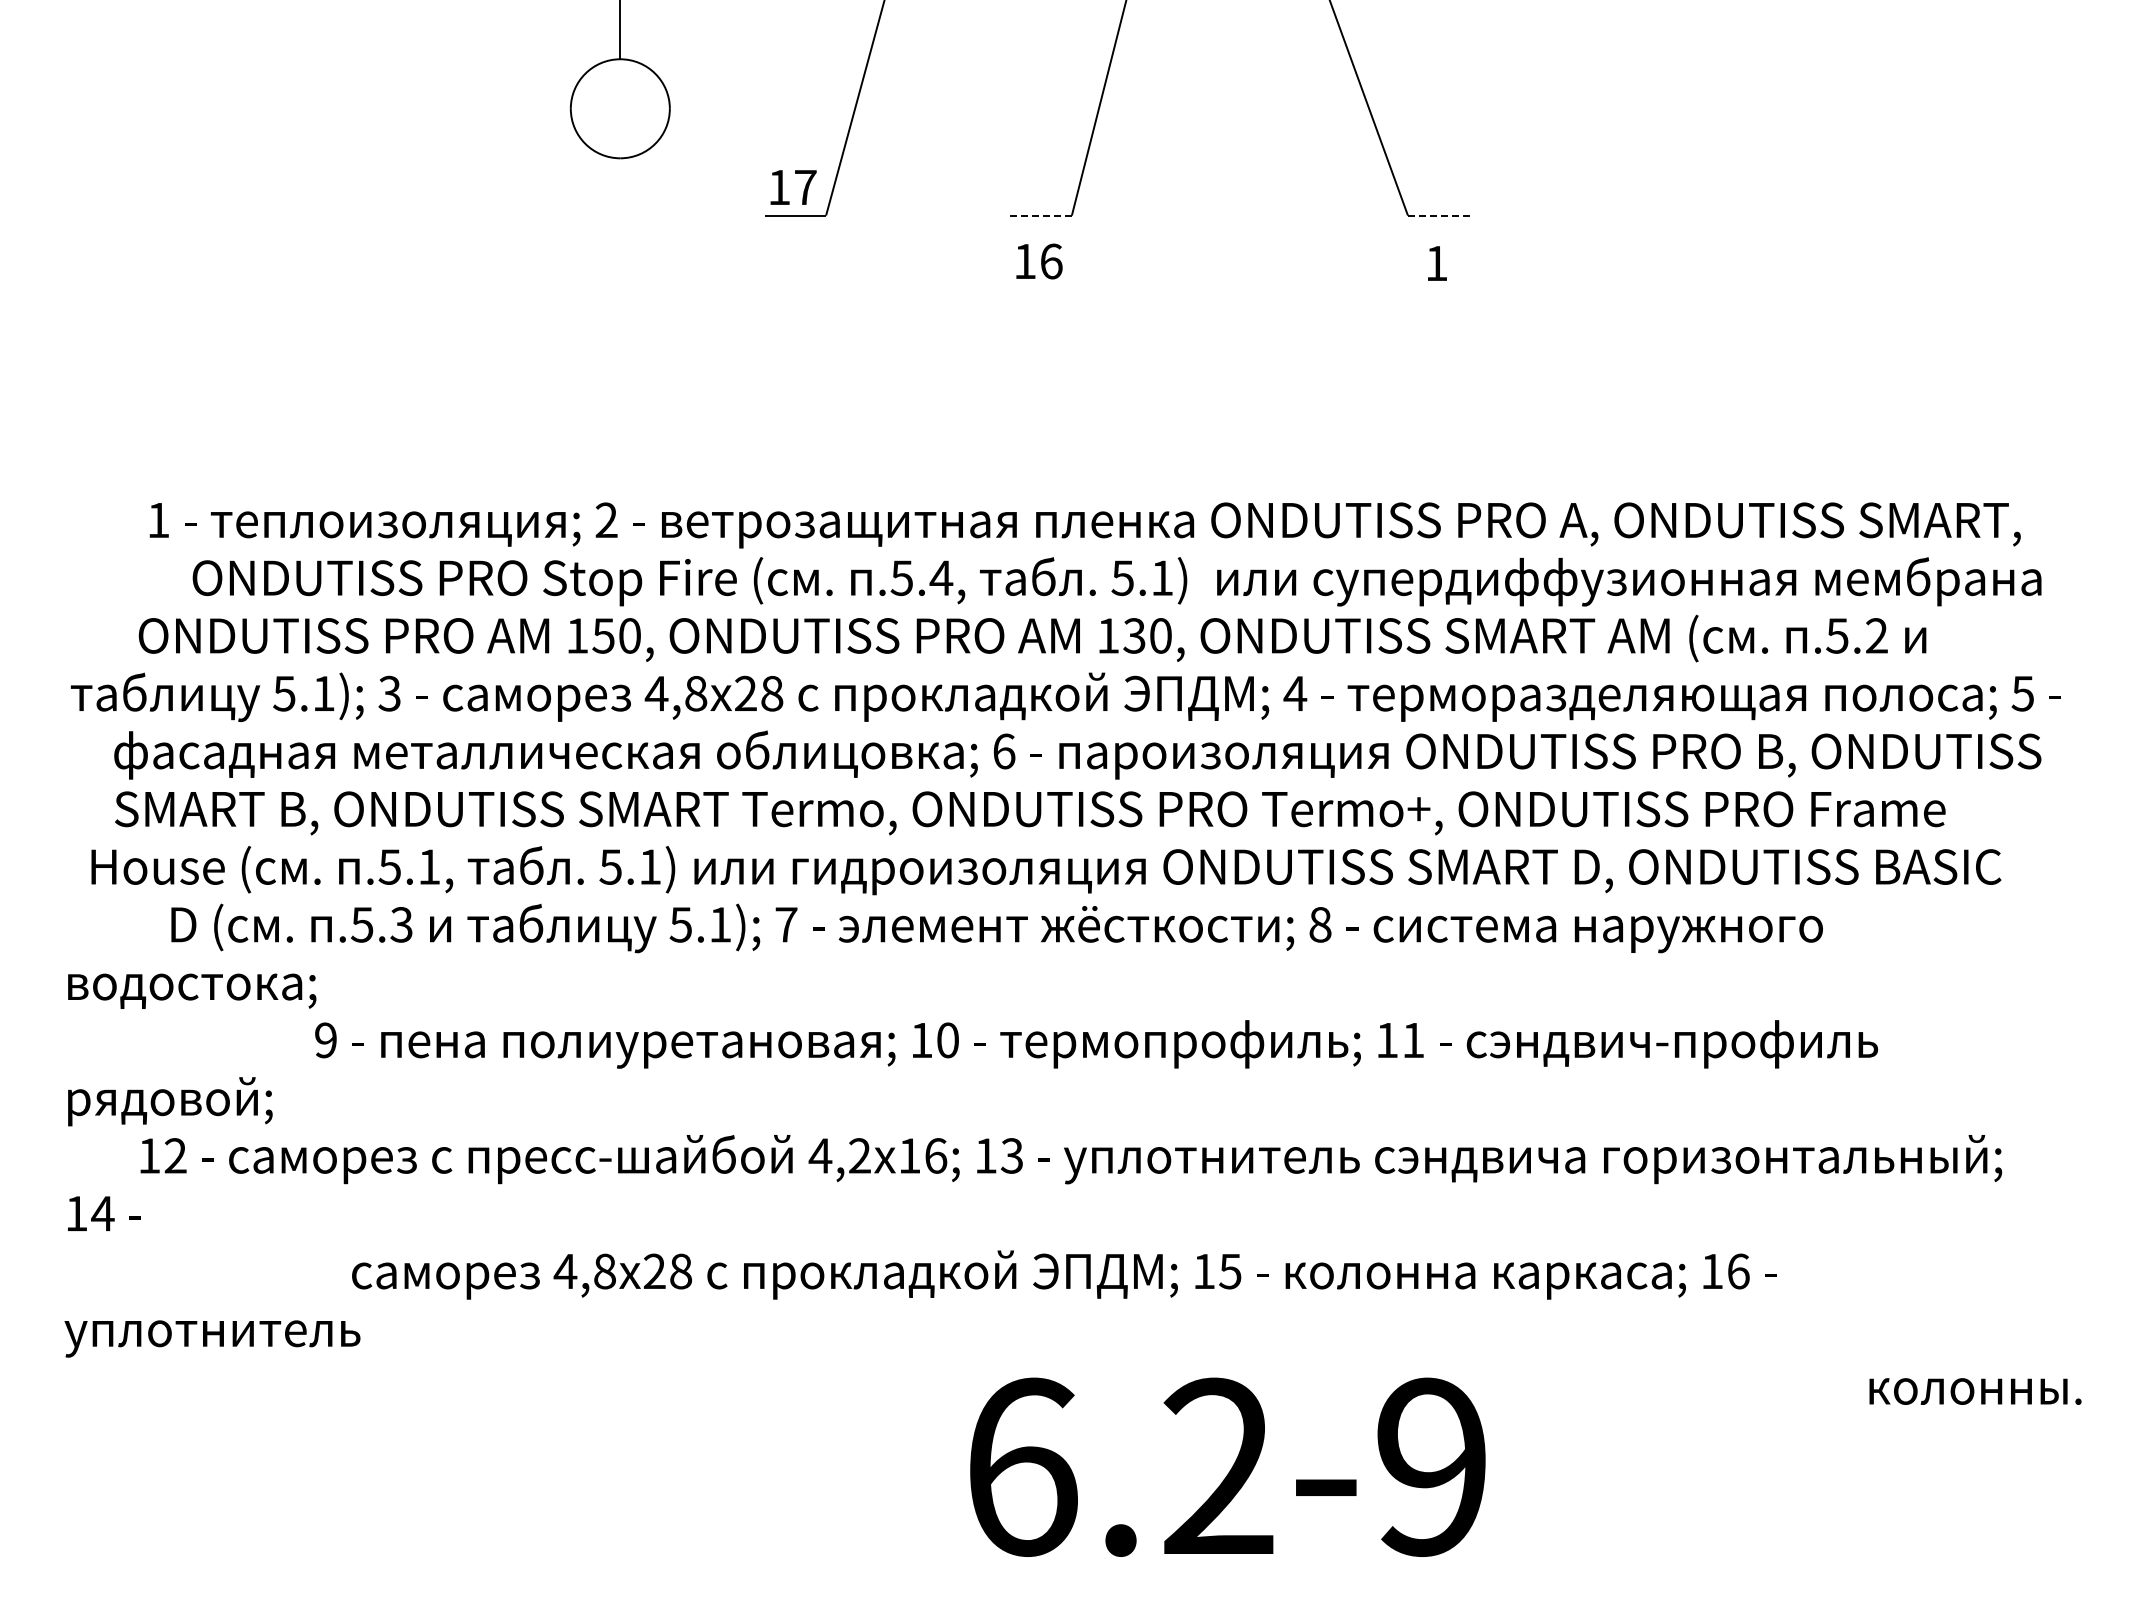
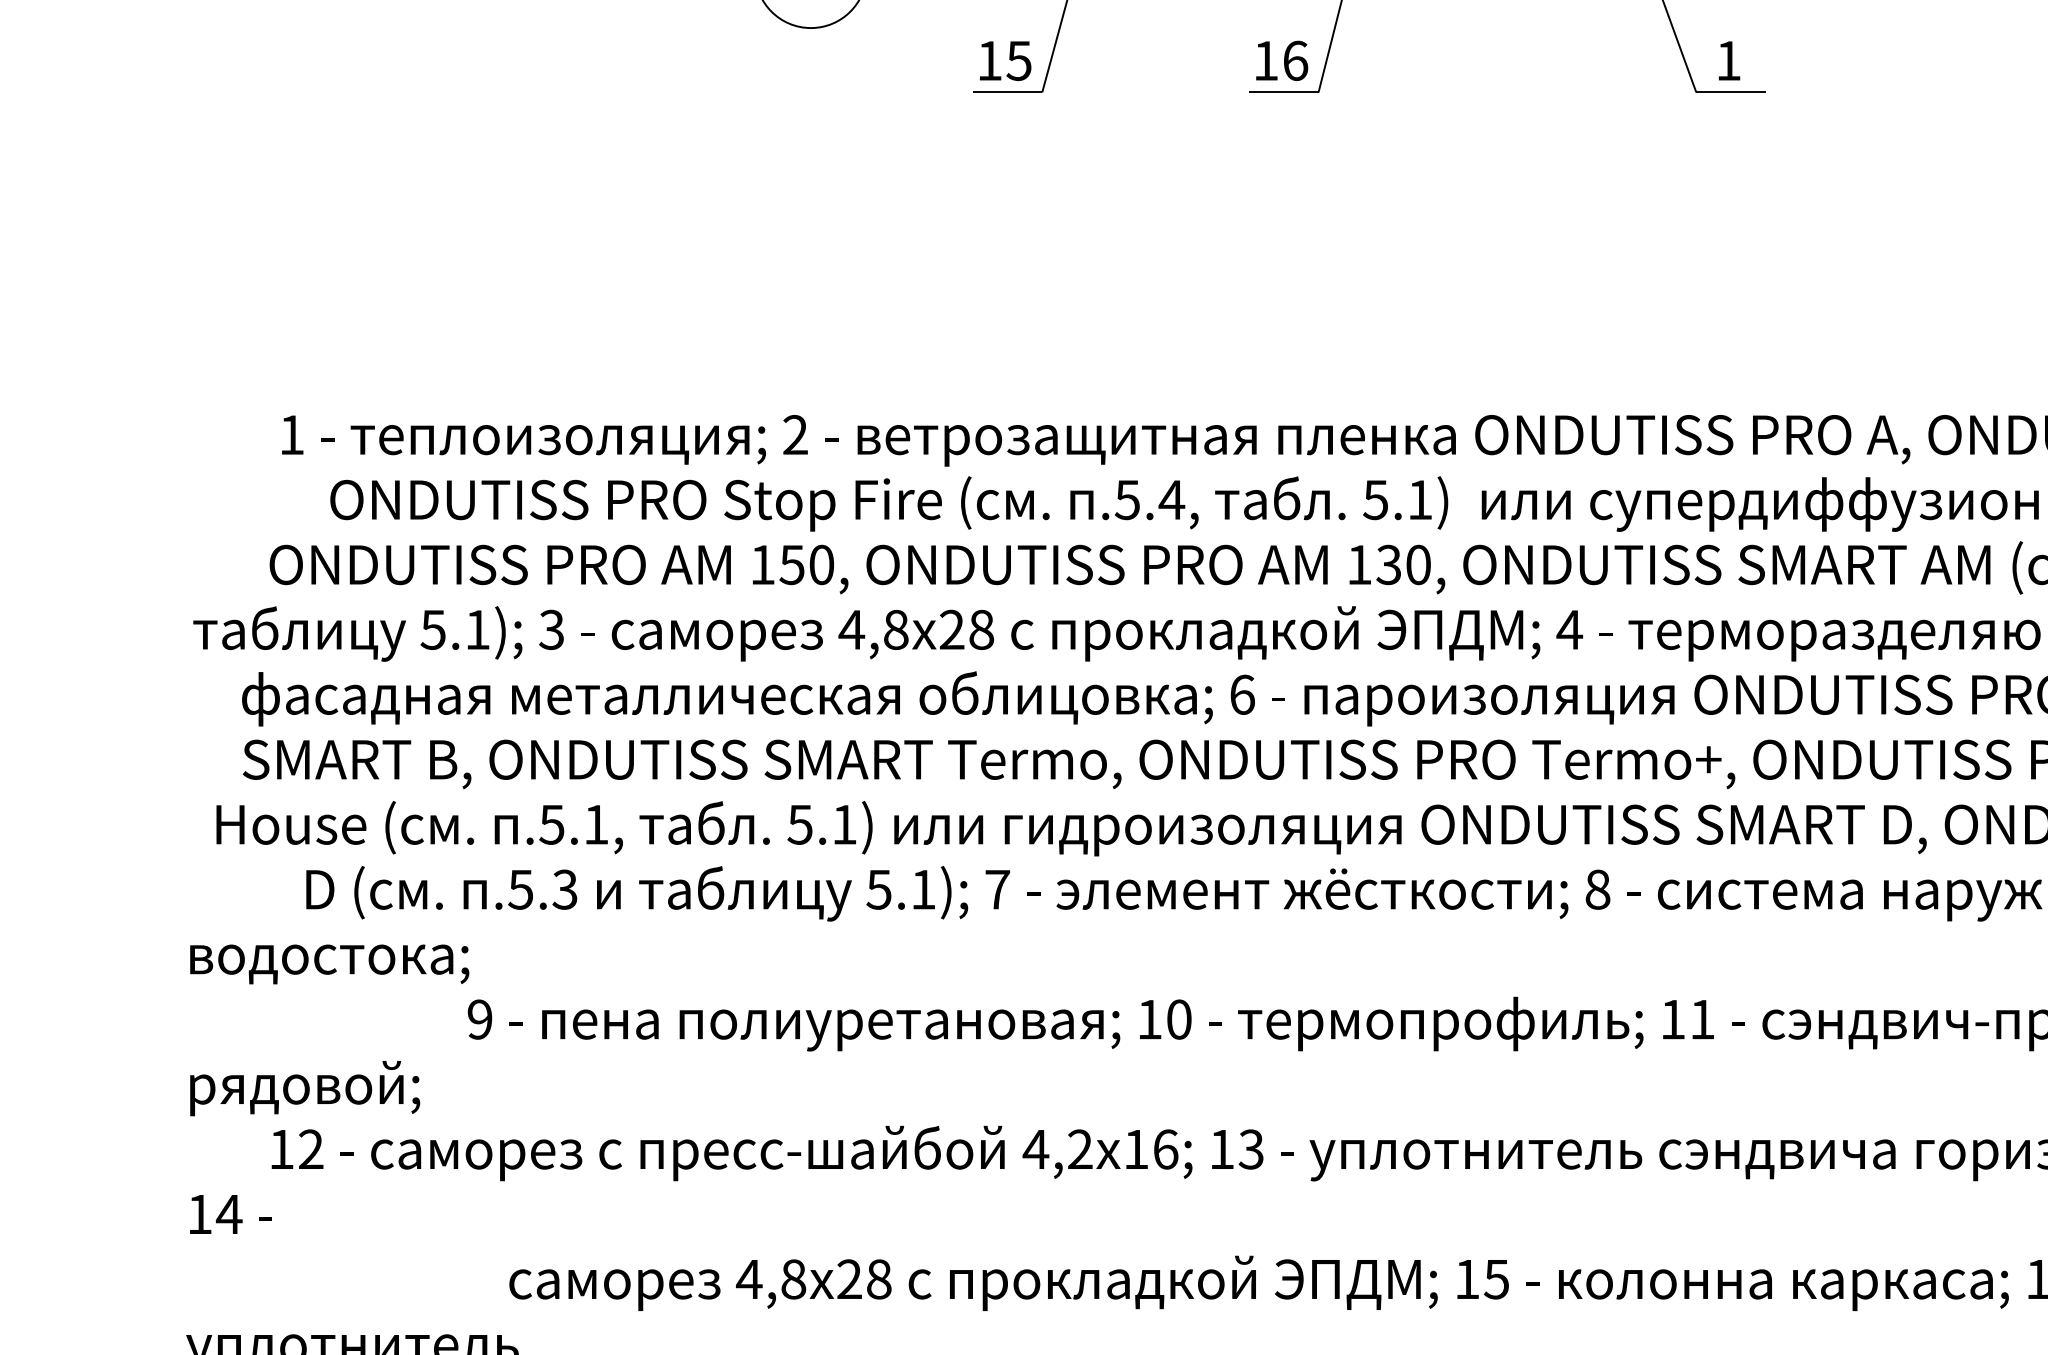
text: (805, 187) -> (1019, 60), 17 -> 15
line: (1041, 215) -> (1284, 92), dashed -> solid
line: (1438, 215) -> (1730, 92), dashed -> solid
text: (1039, 261) -> (1282, 60), moved
text: (1437, 263) -> (1729, 60), moved

